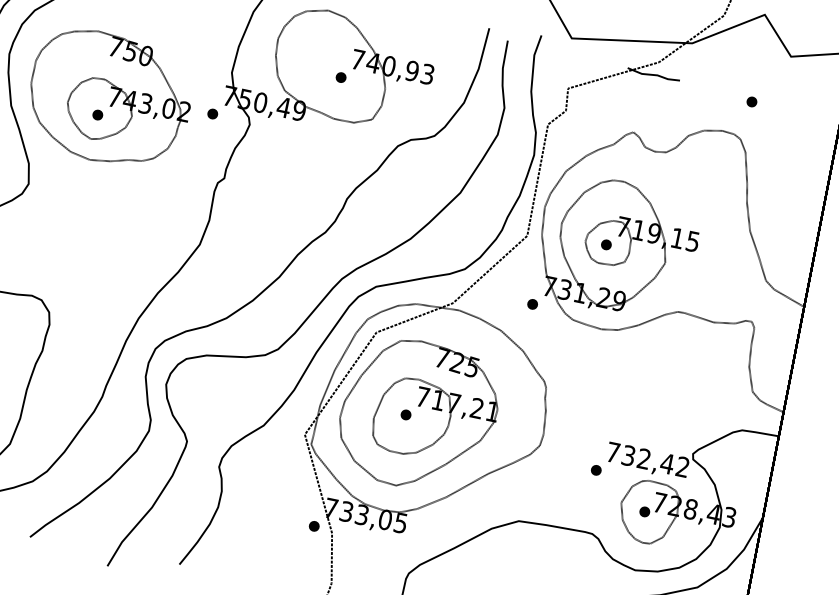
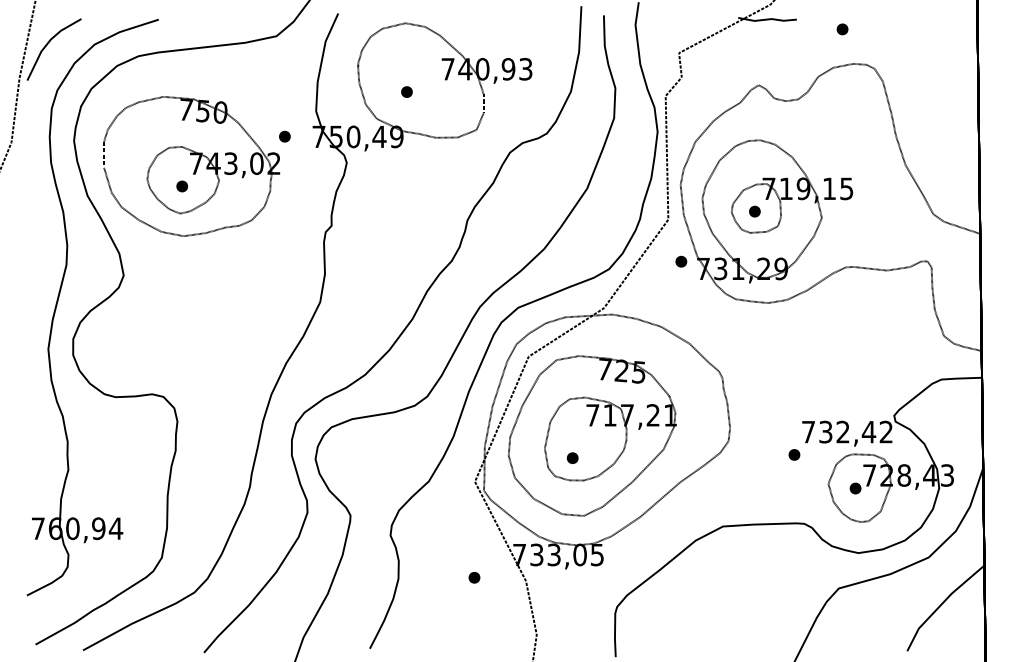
part: (340, 76) -> (406, 91), moved
part: (751, 102) -> (842, 29), moved
part: (212, 113) -> (284, 136), moved
part: (532, 304) -> (681, 261), moved
part: (405, 414) -> (572, 457), moved
part: (314, 526) -> (474, 577), moved

